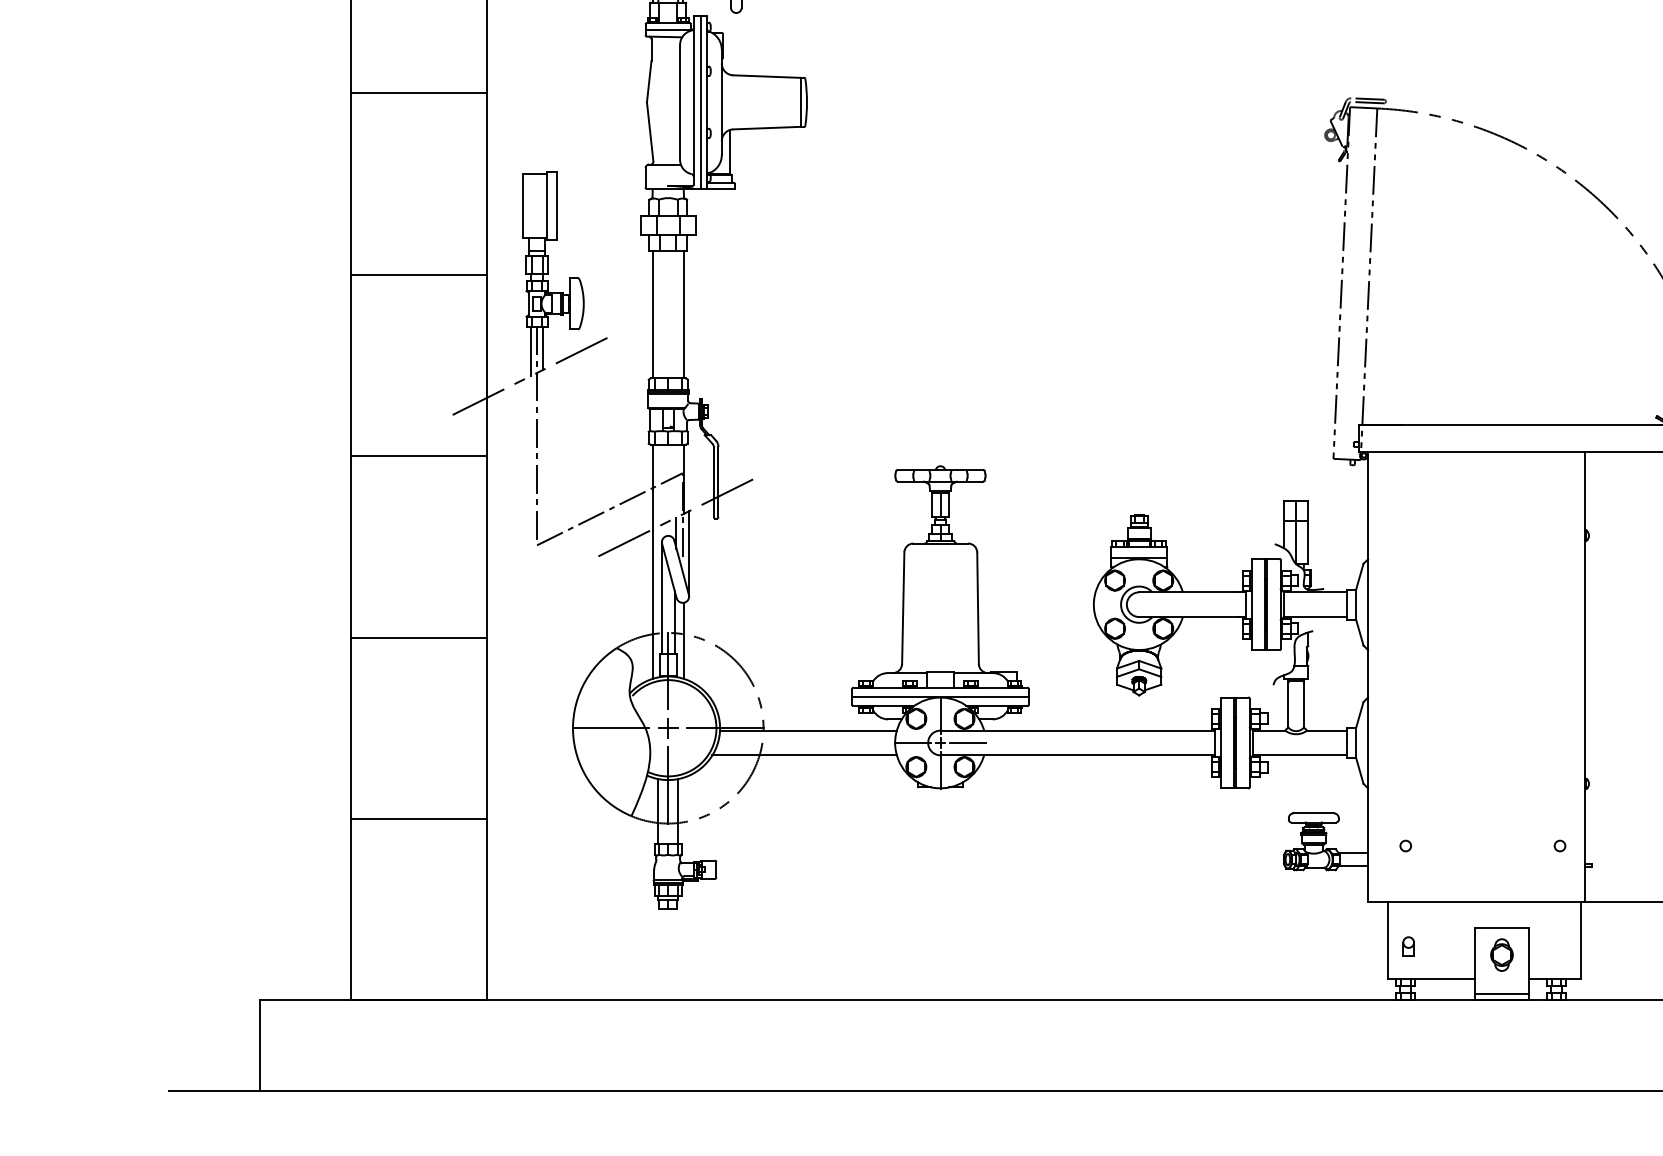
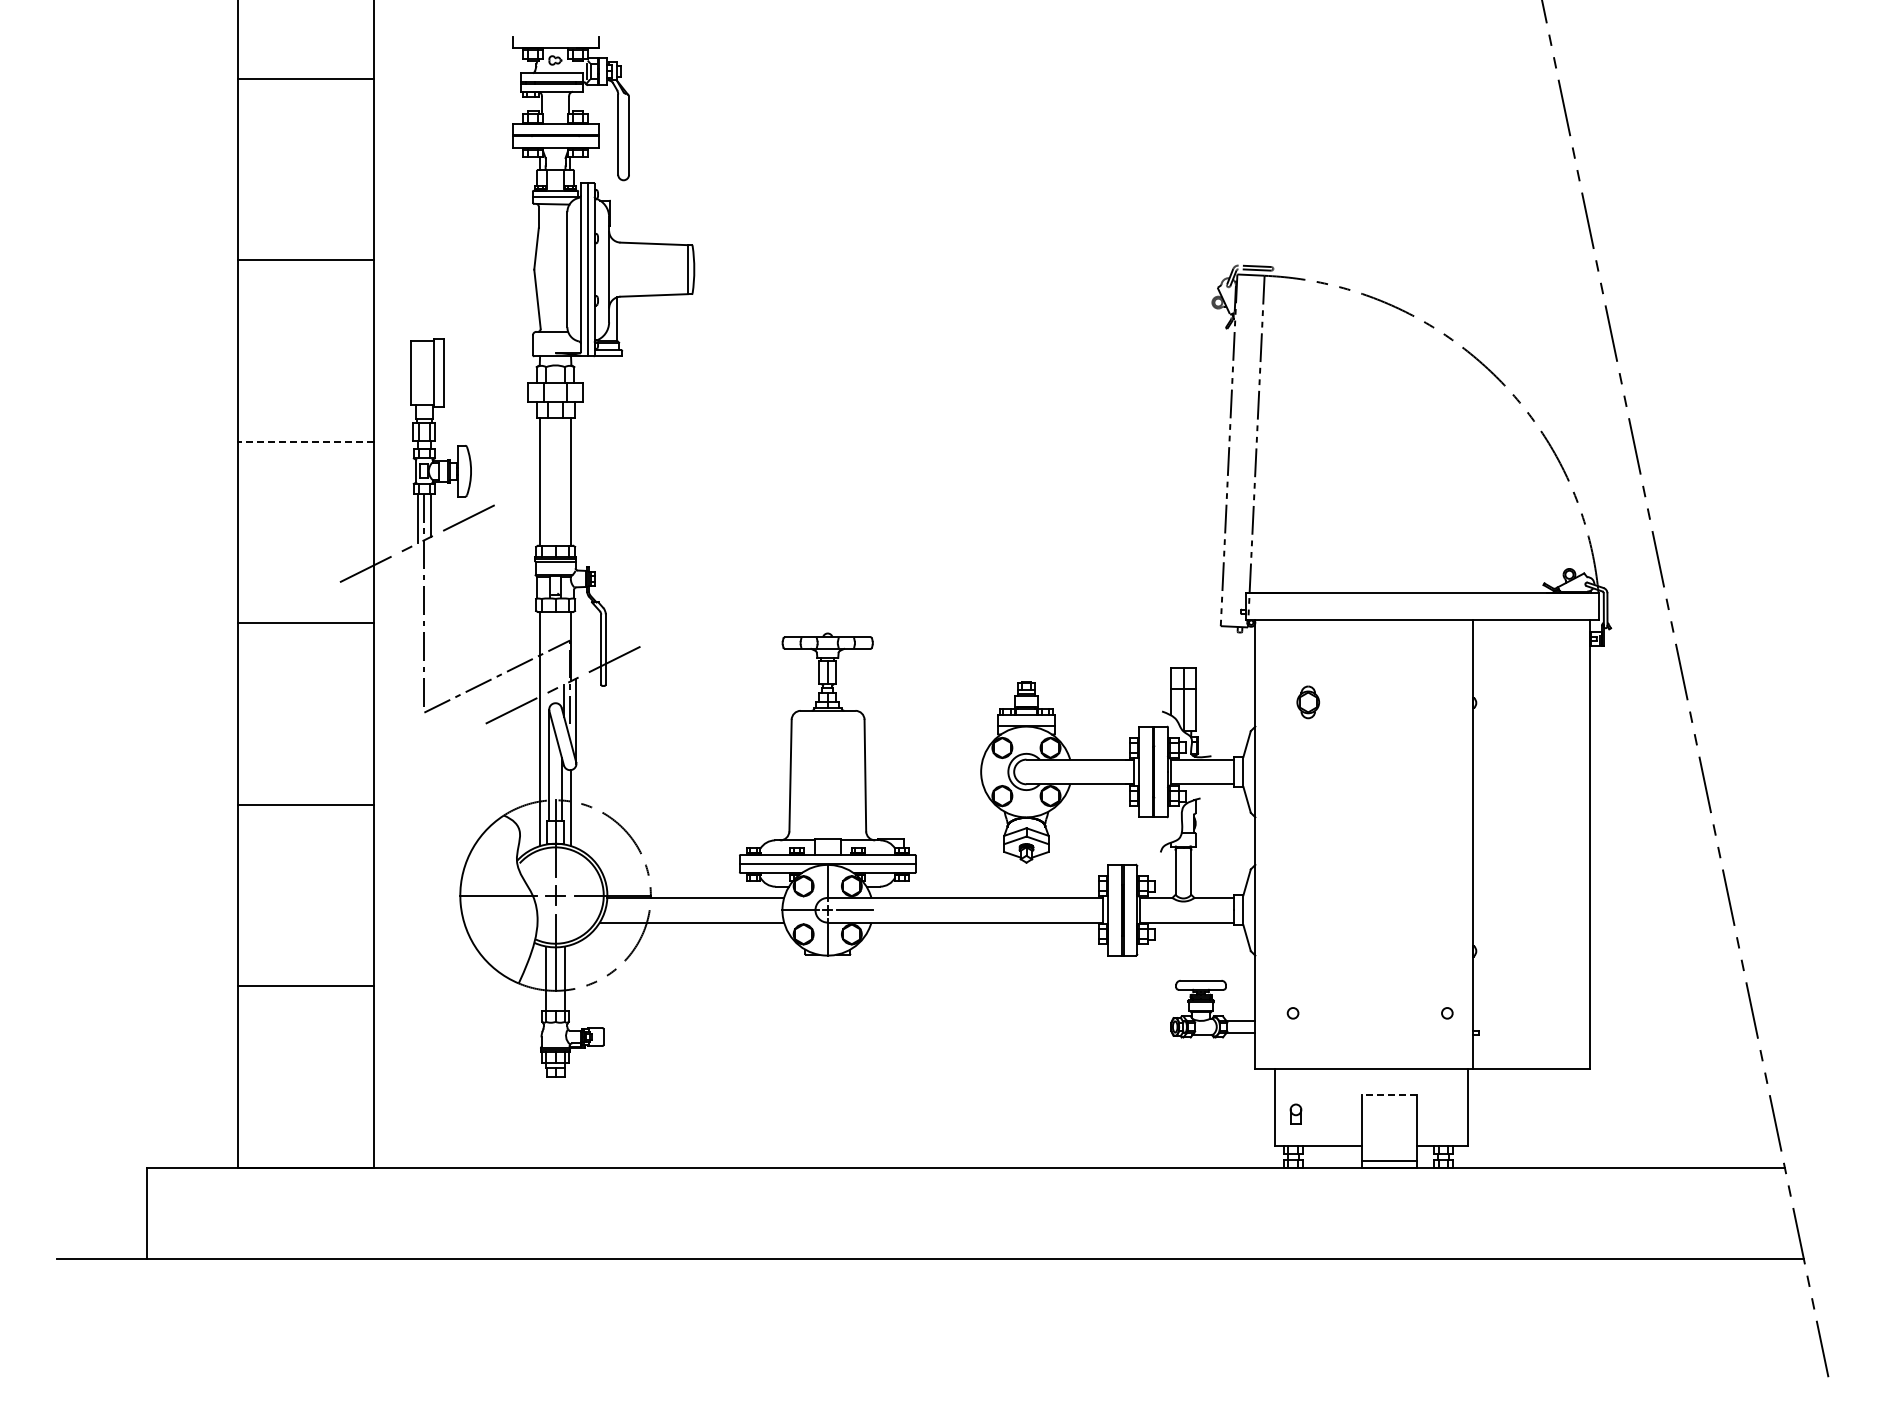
line: (418, 274) -> (305, 441), solid -> dashed
line: (1501, 928) -> (1388, 1095), solid -> dashed
part: (1502, 955) -> (1308, 702), moved

